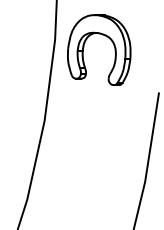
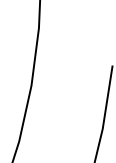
part: (109, 39) -> (77, 27), removed

